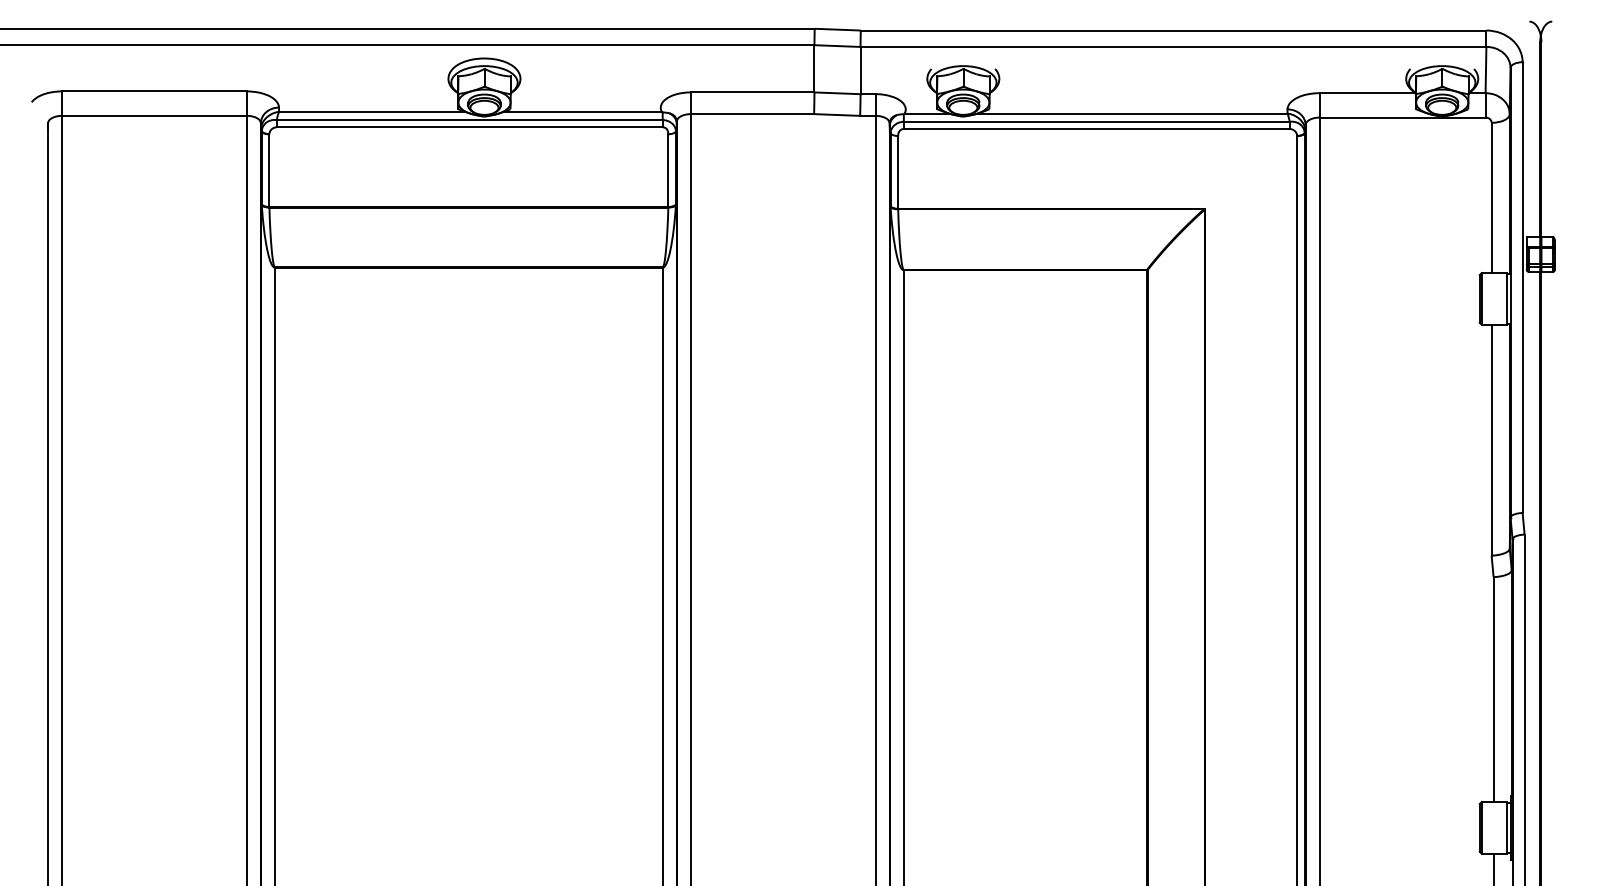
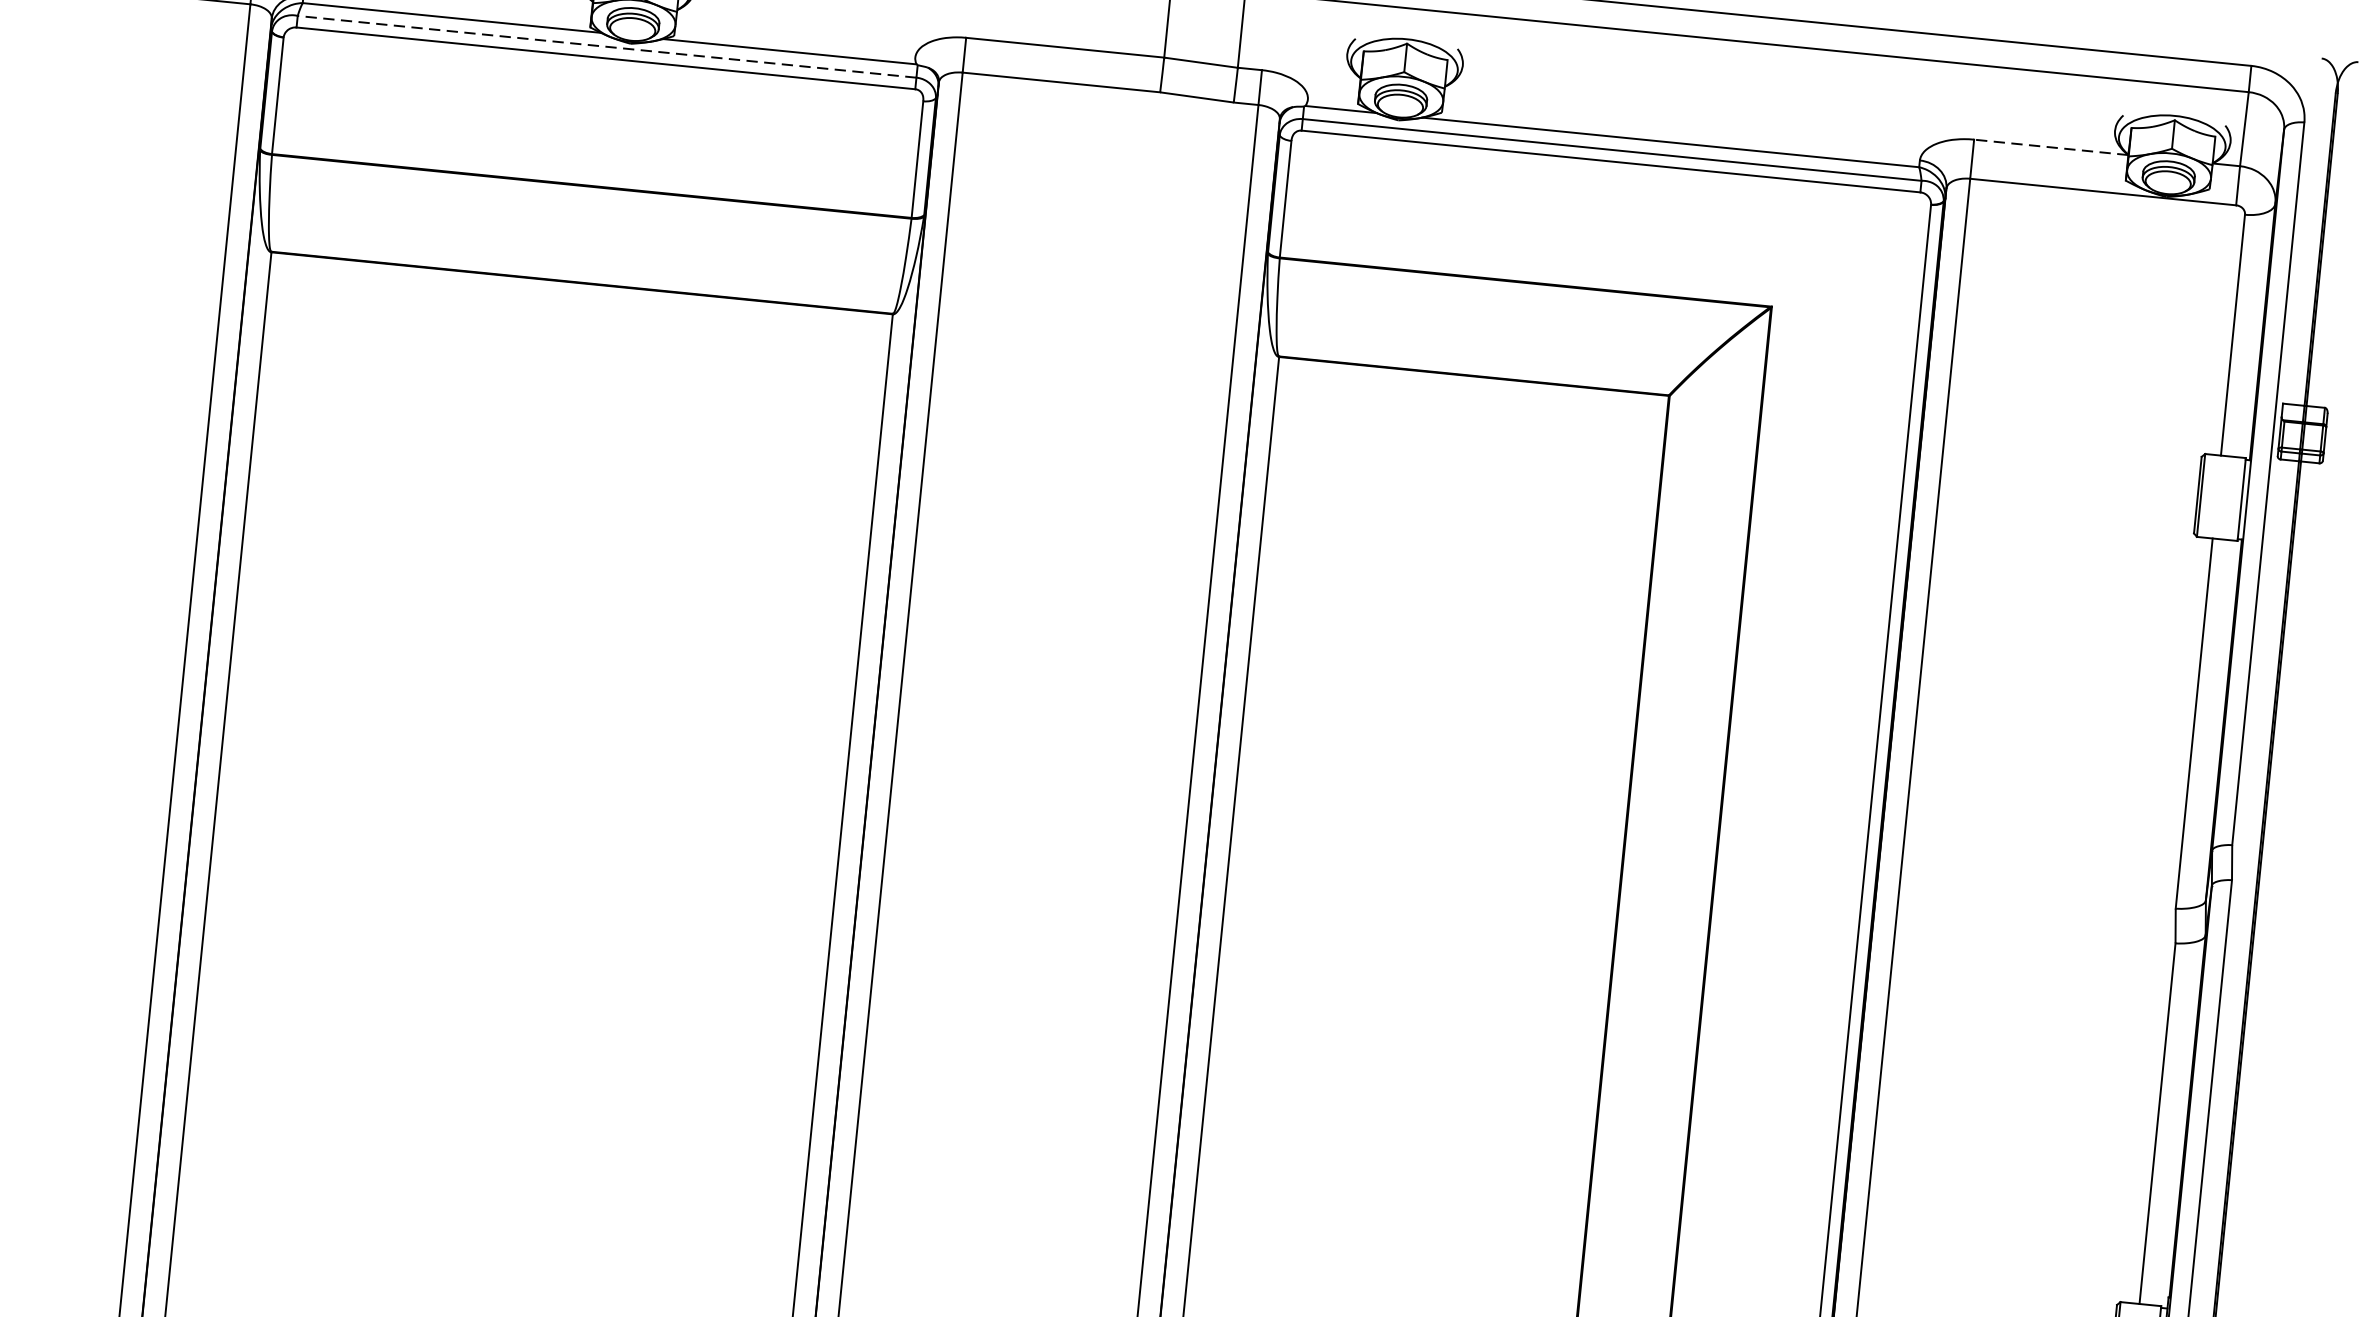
line: (1367, 93) -> (2050, 147), solid -> dashed
line: (469, 120) -> (606, 47), solid -> dashed

